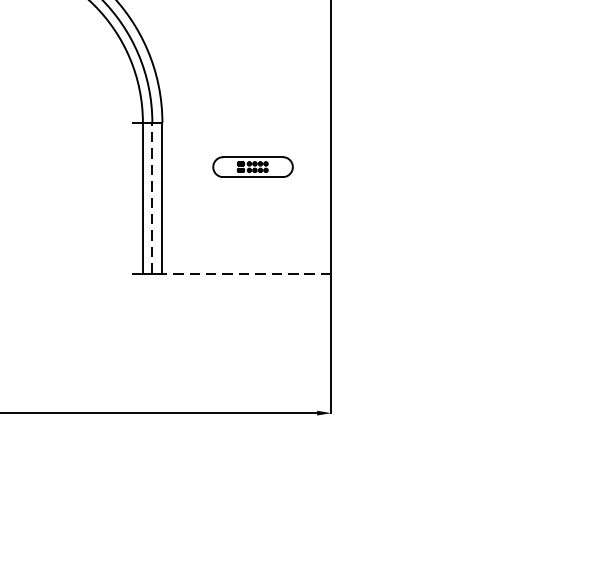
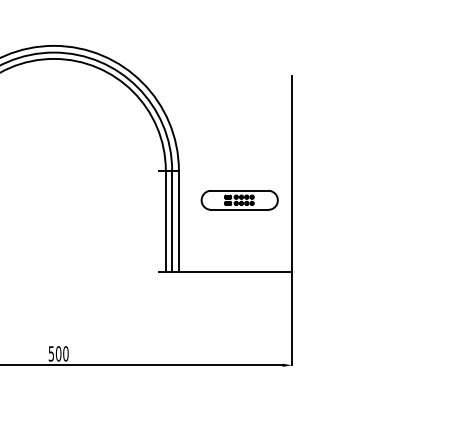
part: (252, 167) -> (239, 200), size x1.43
line: (152, 197) -> (172, 220), dashed -> solid
line: (246, 273) -> (235, 271), dashed -> solid

